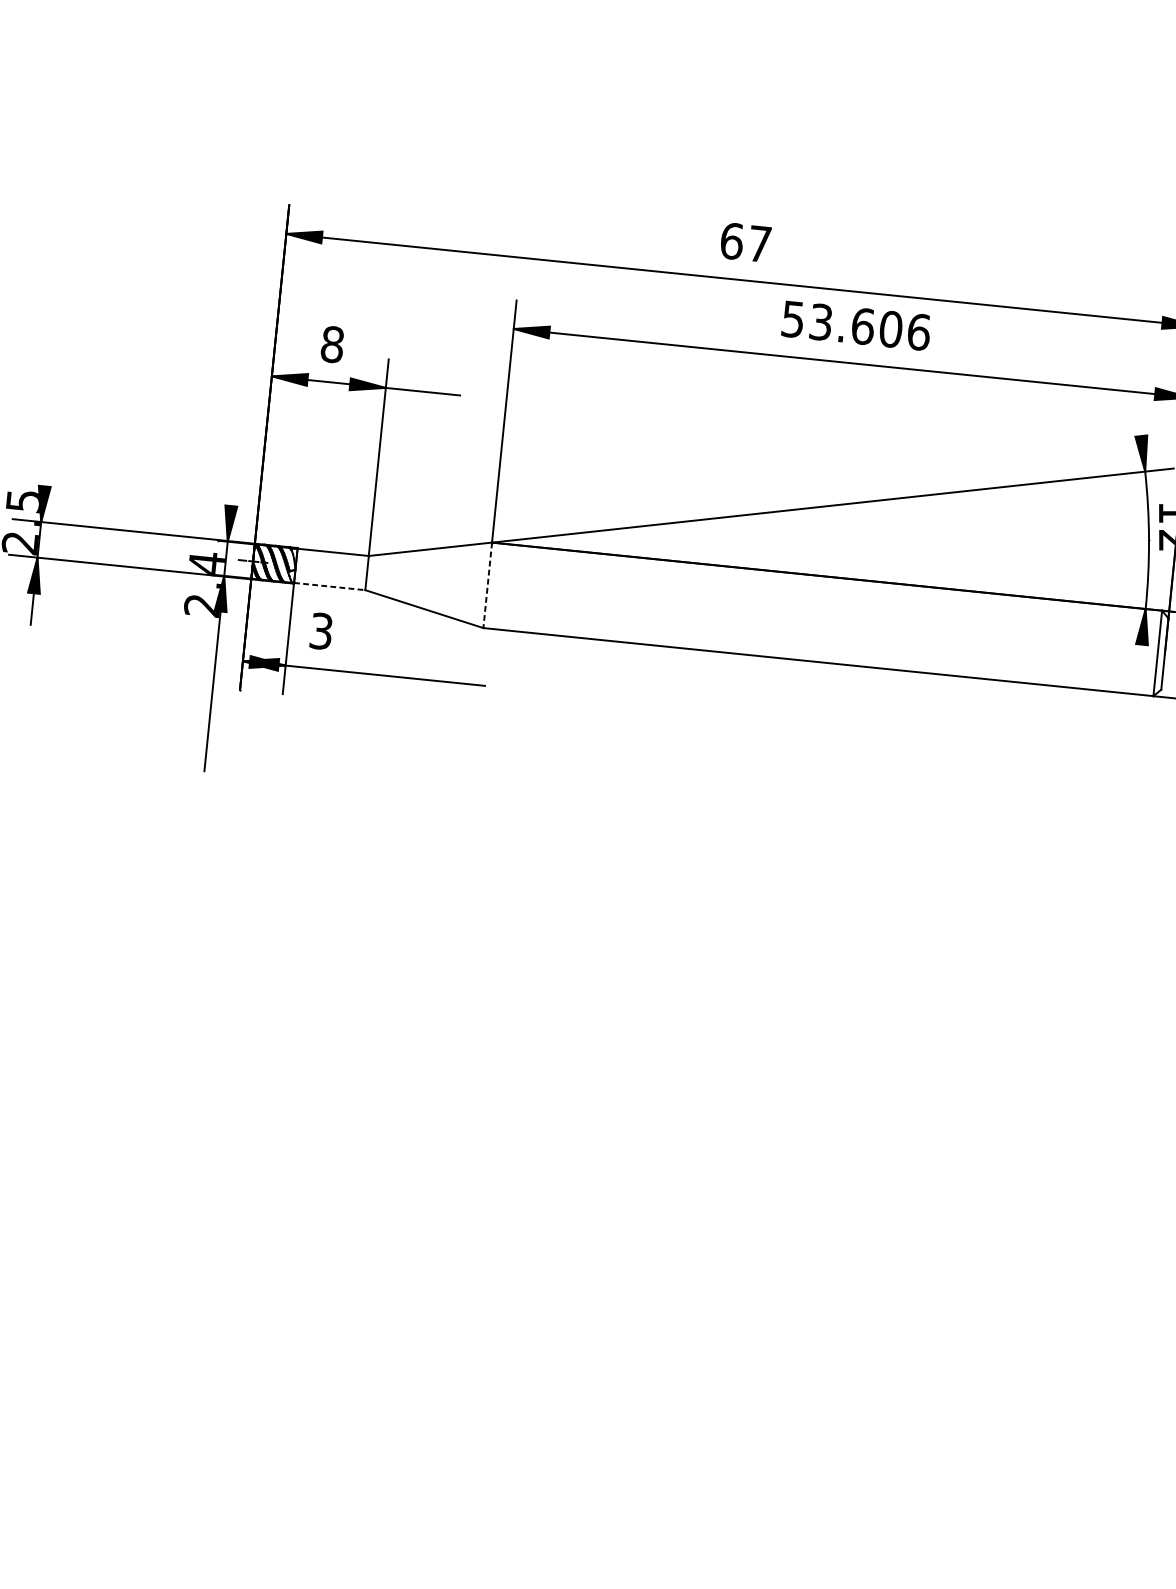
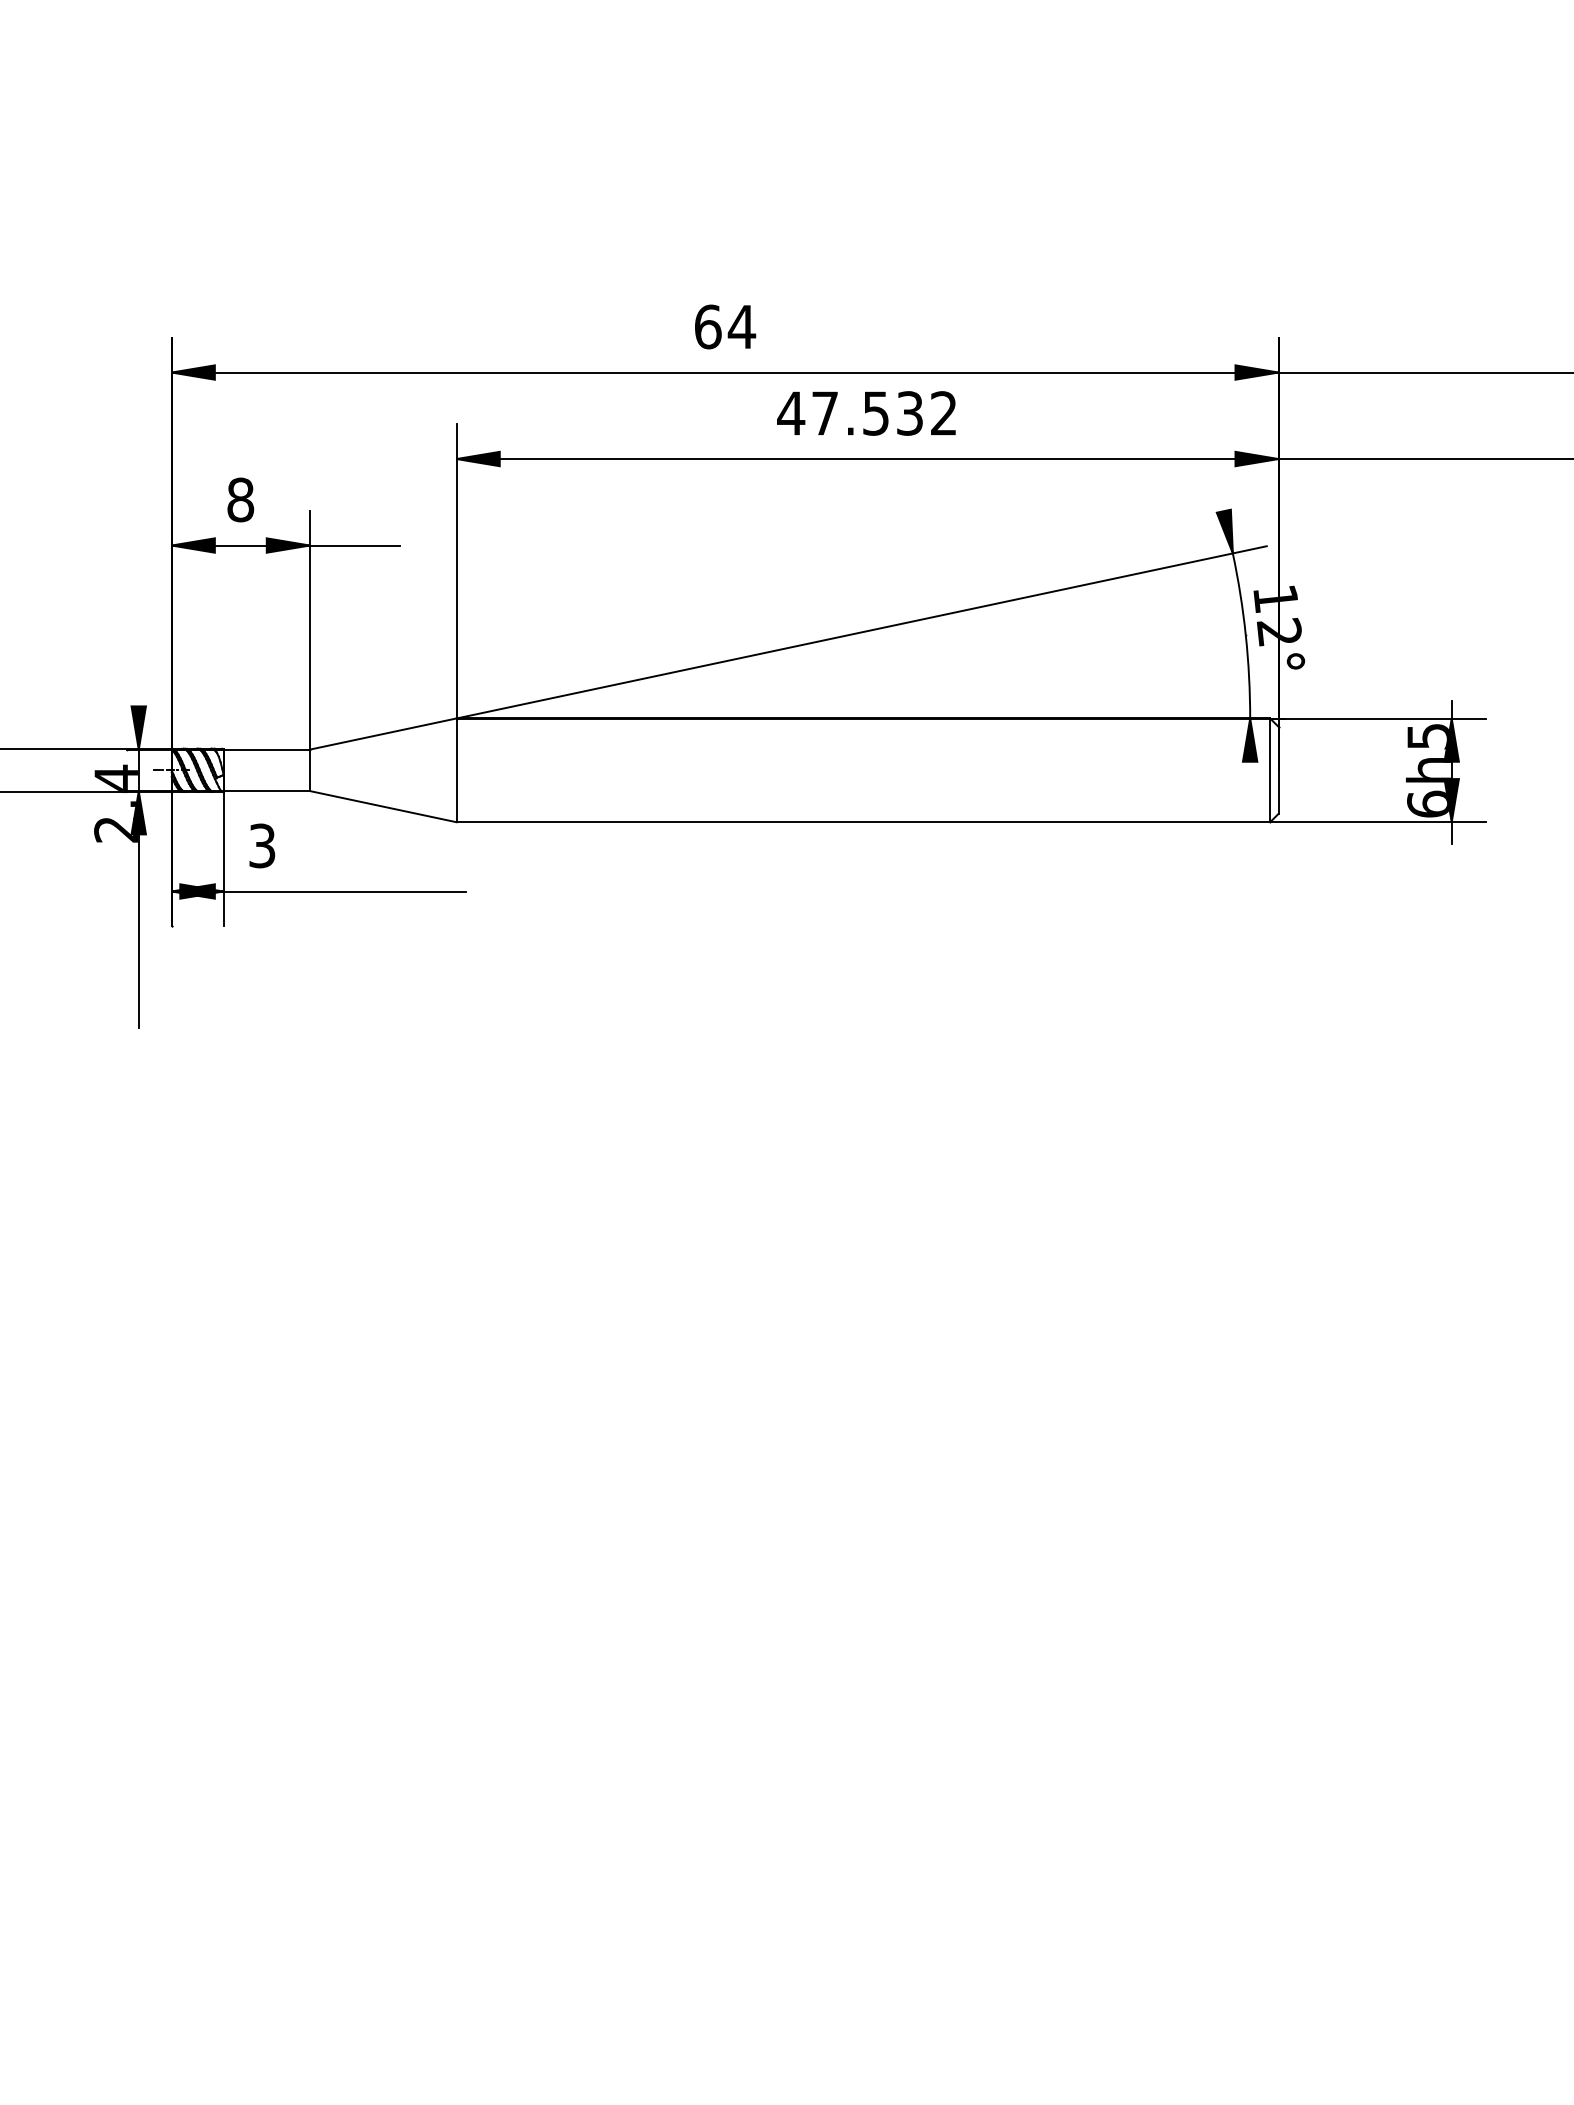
text: (759, 243) -> (741, 326), 67 -> 64
text: (856, 325) -> (867, 413), 53.606 -> 47.532
line: (487, 585) -> (456, 770), dashed -> solid
line: (330, 586) -> (267, 791), dashed -> solid

